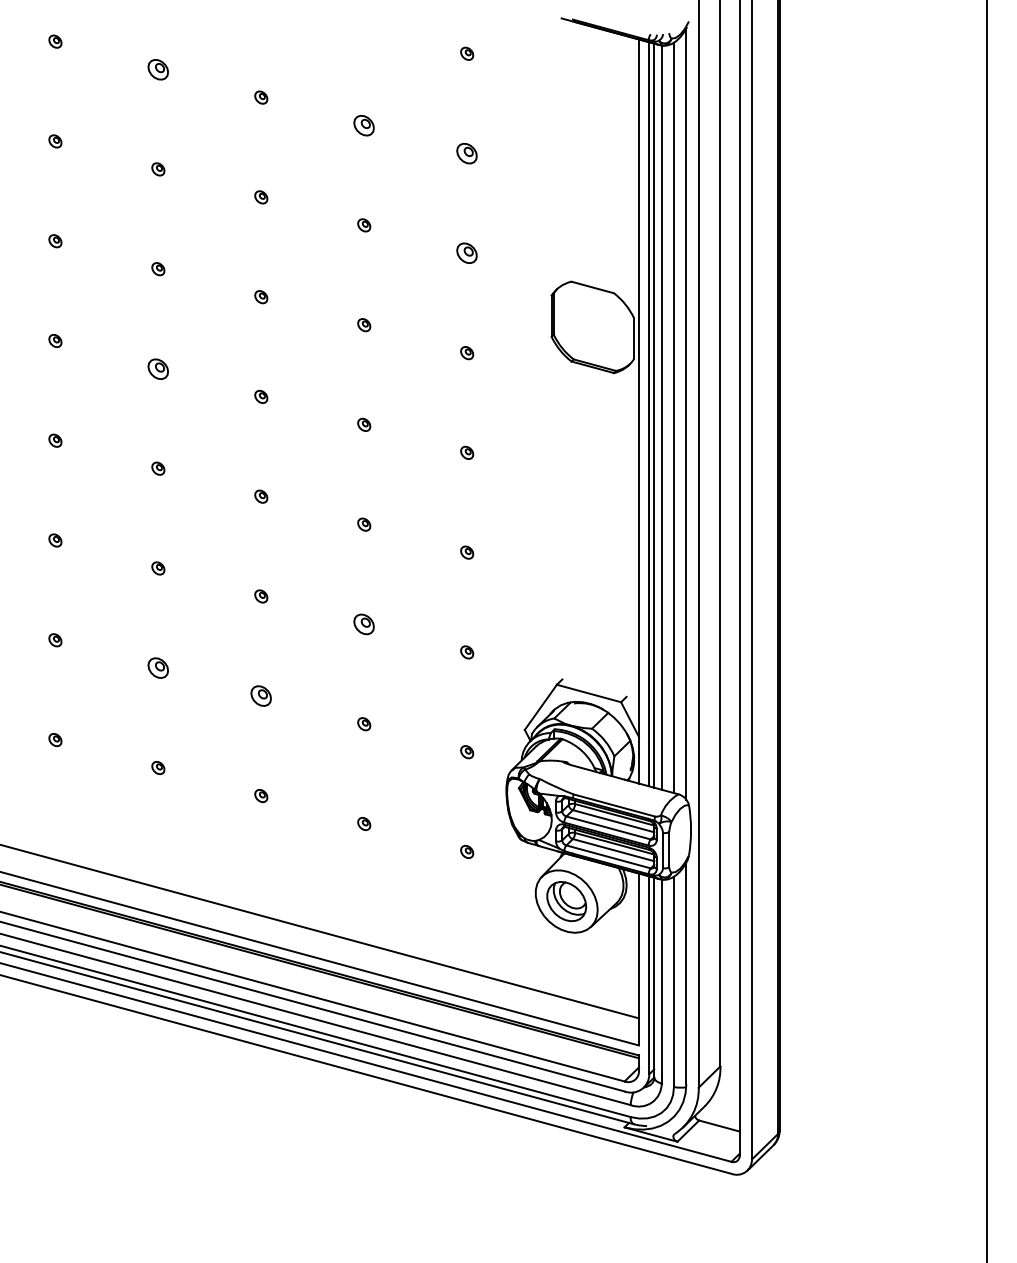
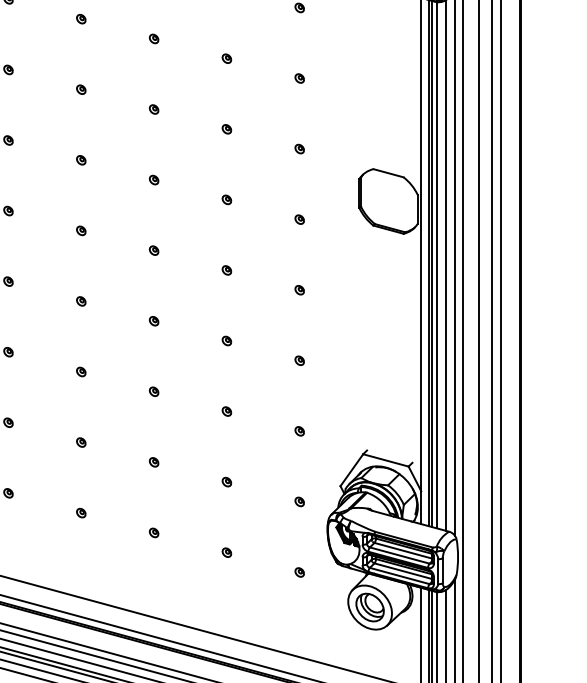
part: (158, 69) -> (81, 19), size x0.62
part: (364, 125) -> (227, 58), size x0.62
part: (467, 153) -> (299, 78), size x0.62
part: (467, 253) -> (299, 149), size x0.62
part: (158, 368) -> (81, 230), size x0.62
part: (364, 624) -> (227, 411), size x0.62
part: (158, 668) -> (81, 442), size x0.62
part: (261, 696) -> (154, 462), size x0.62

